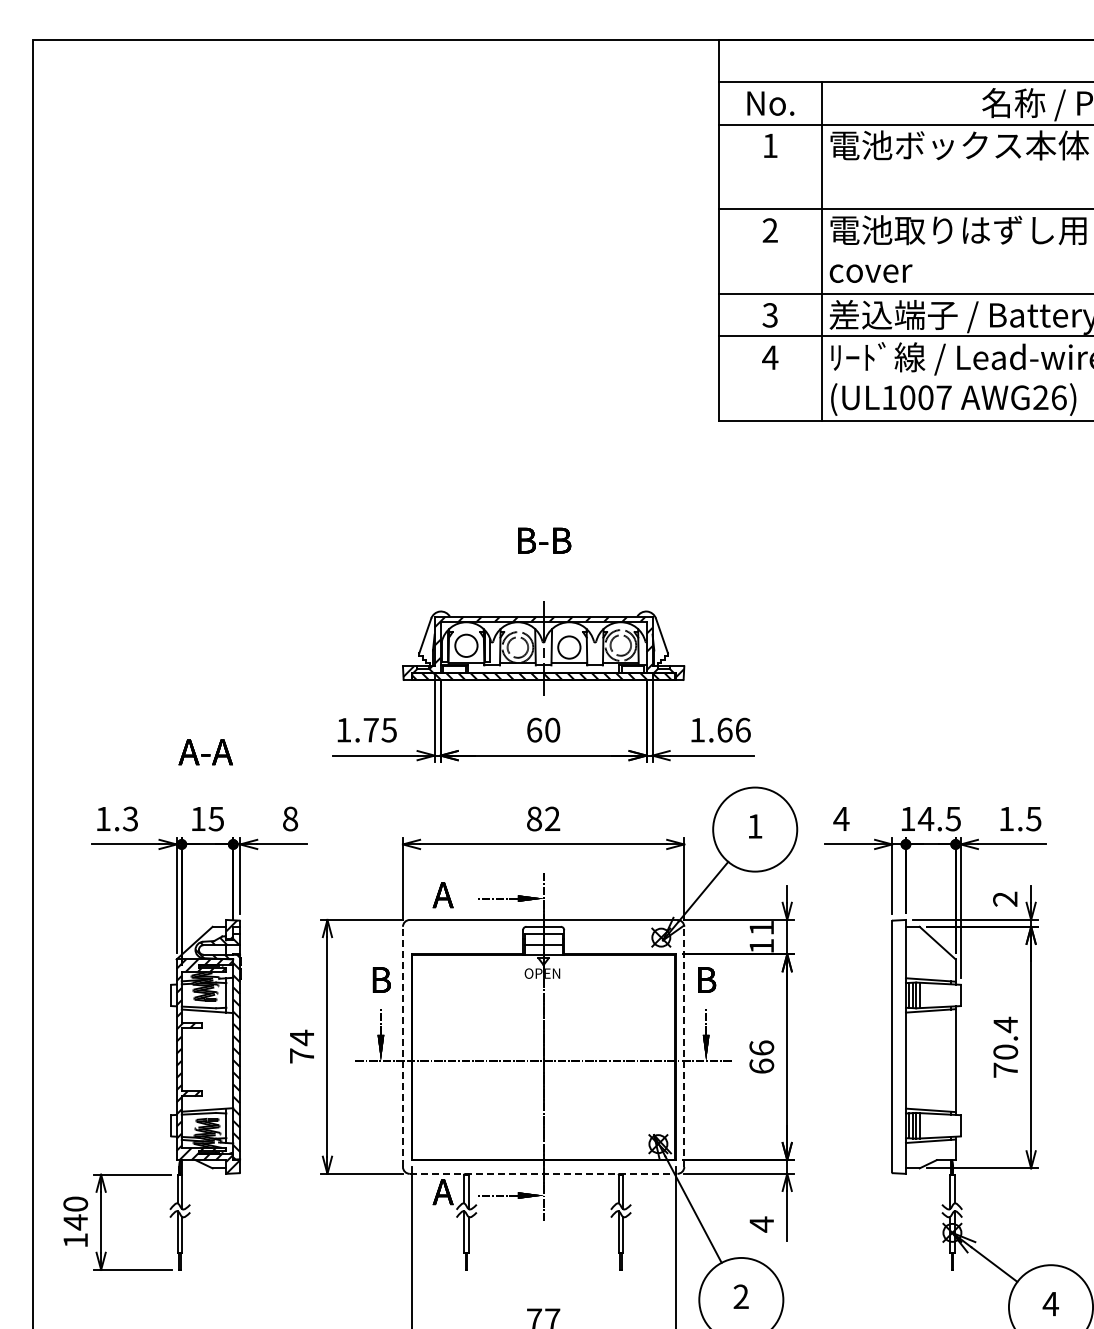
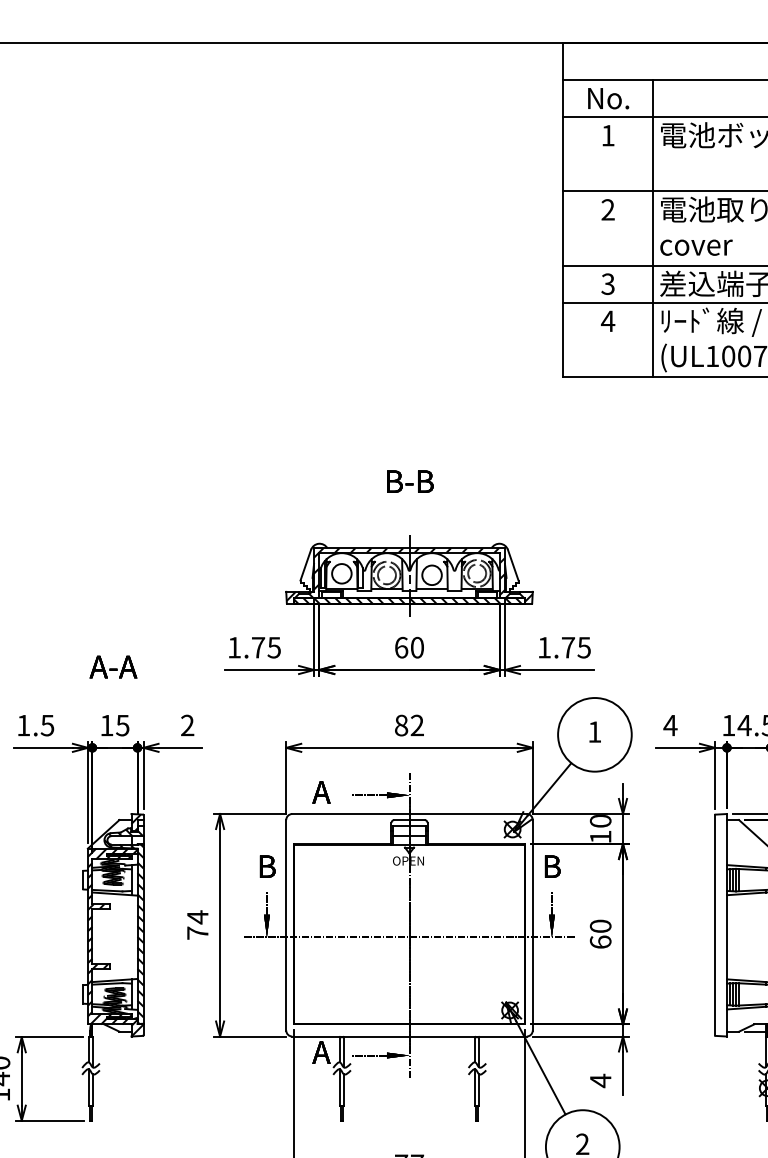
text: (733, 729) -> (575, 647), 1.66 -> 1.75
text: (130, 818) -> (47, 725), 1.3 -> 1.5
text: (290, 818) -> (187, 725), 8 -> 2
text: (761, 928) -> (600, 821), 11 -> 10
line: (402, 1046) -> (285, 924), dashed -> solid
line: (684, 1046) -> (532, 924), dashed -> solid
text: (761, 1047) -> (600, 925), 66 -> 60
line: (543, 1173) -> (409, 1036), dashed -> solid

